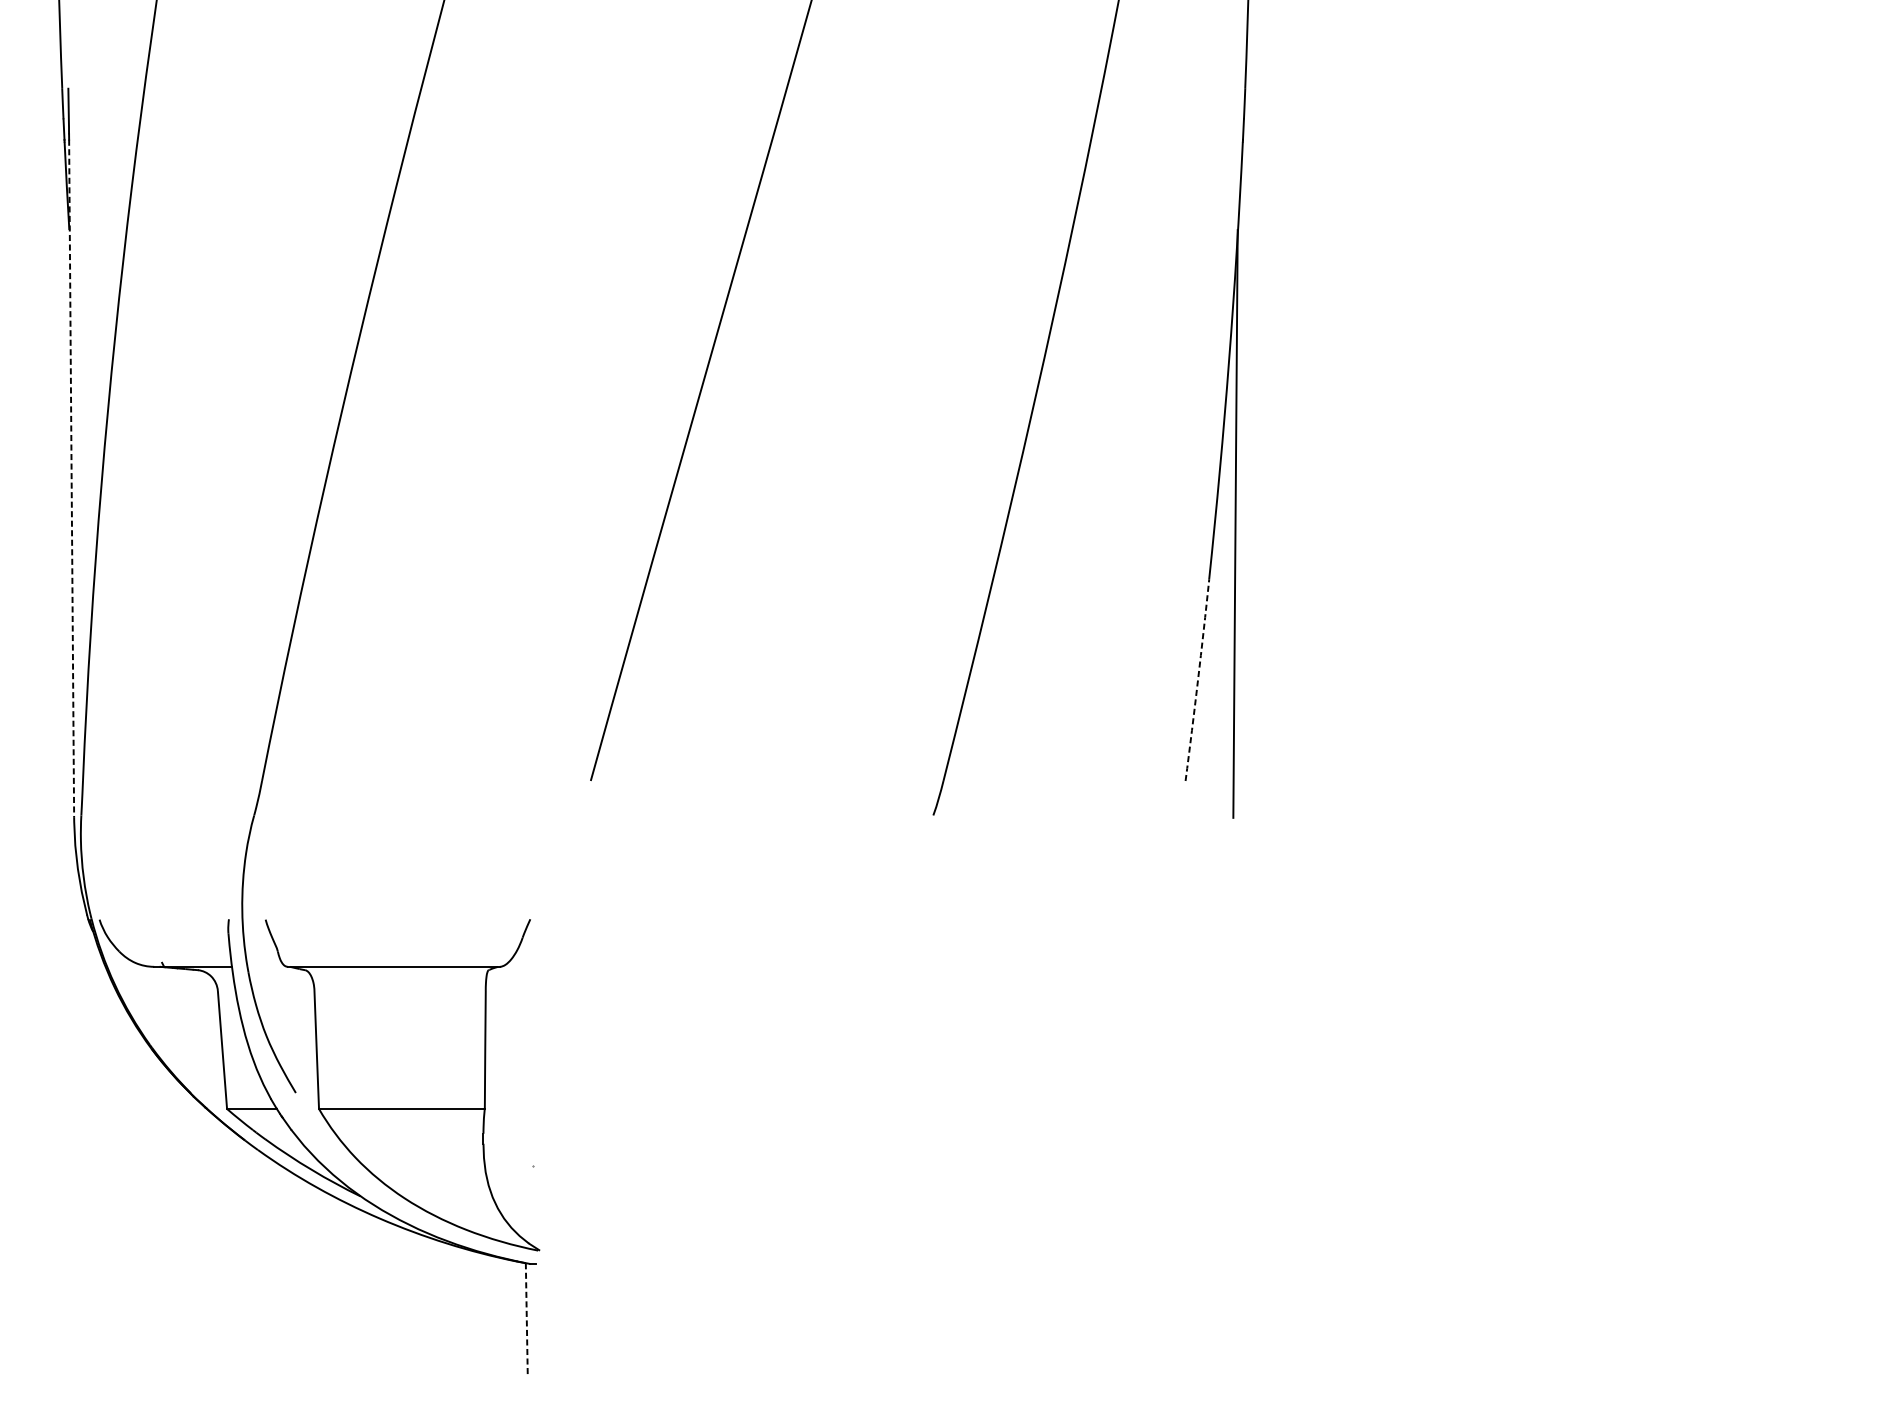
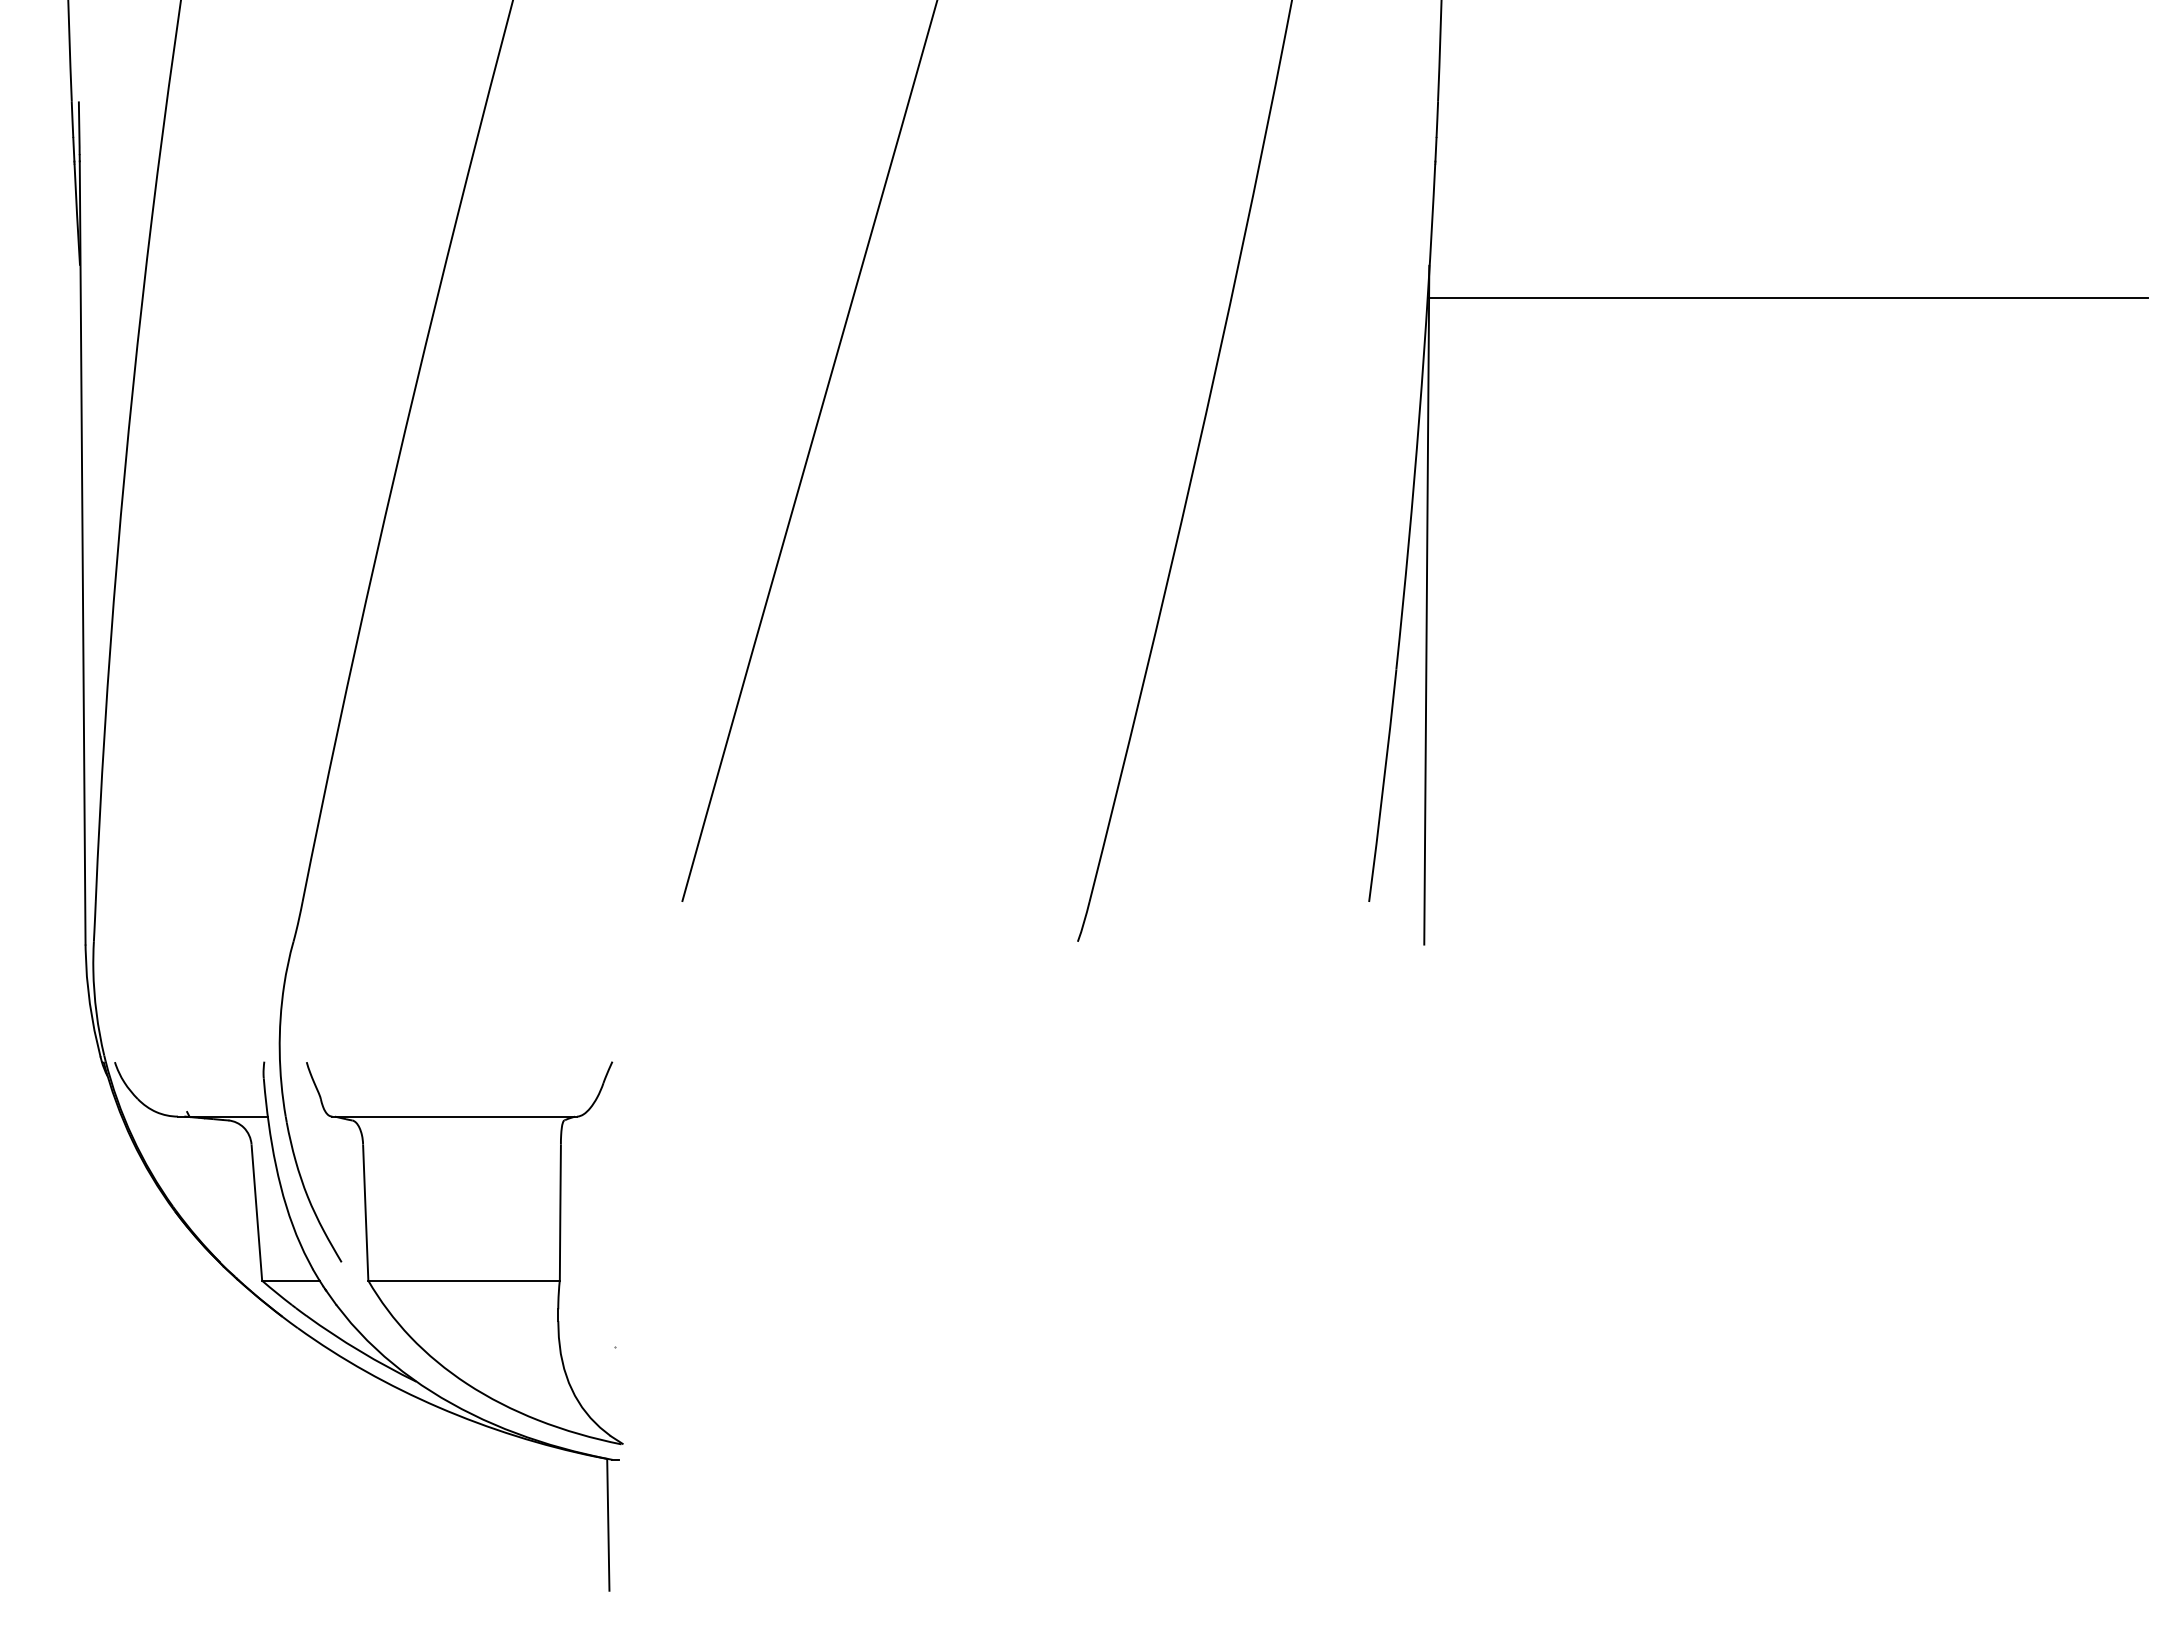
line: (1548, 257) -> (1788, 297), added
line: (71, 478) -> (82, 552), dashed -> solid
arc: (1198, 680) -> (1383, 785), dashed -> solid
line: (526, 1320) -> (608, 1524), dashed -> solid

